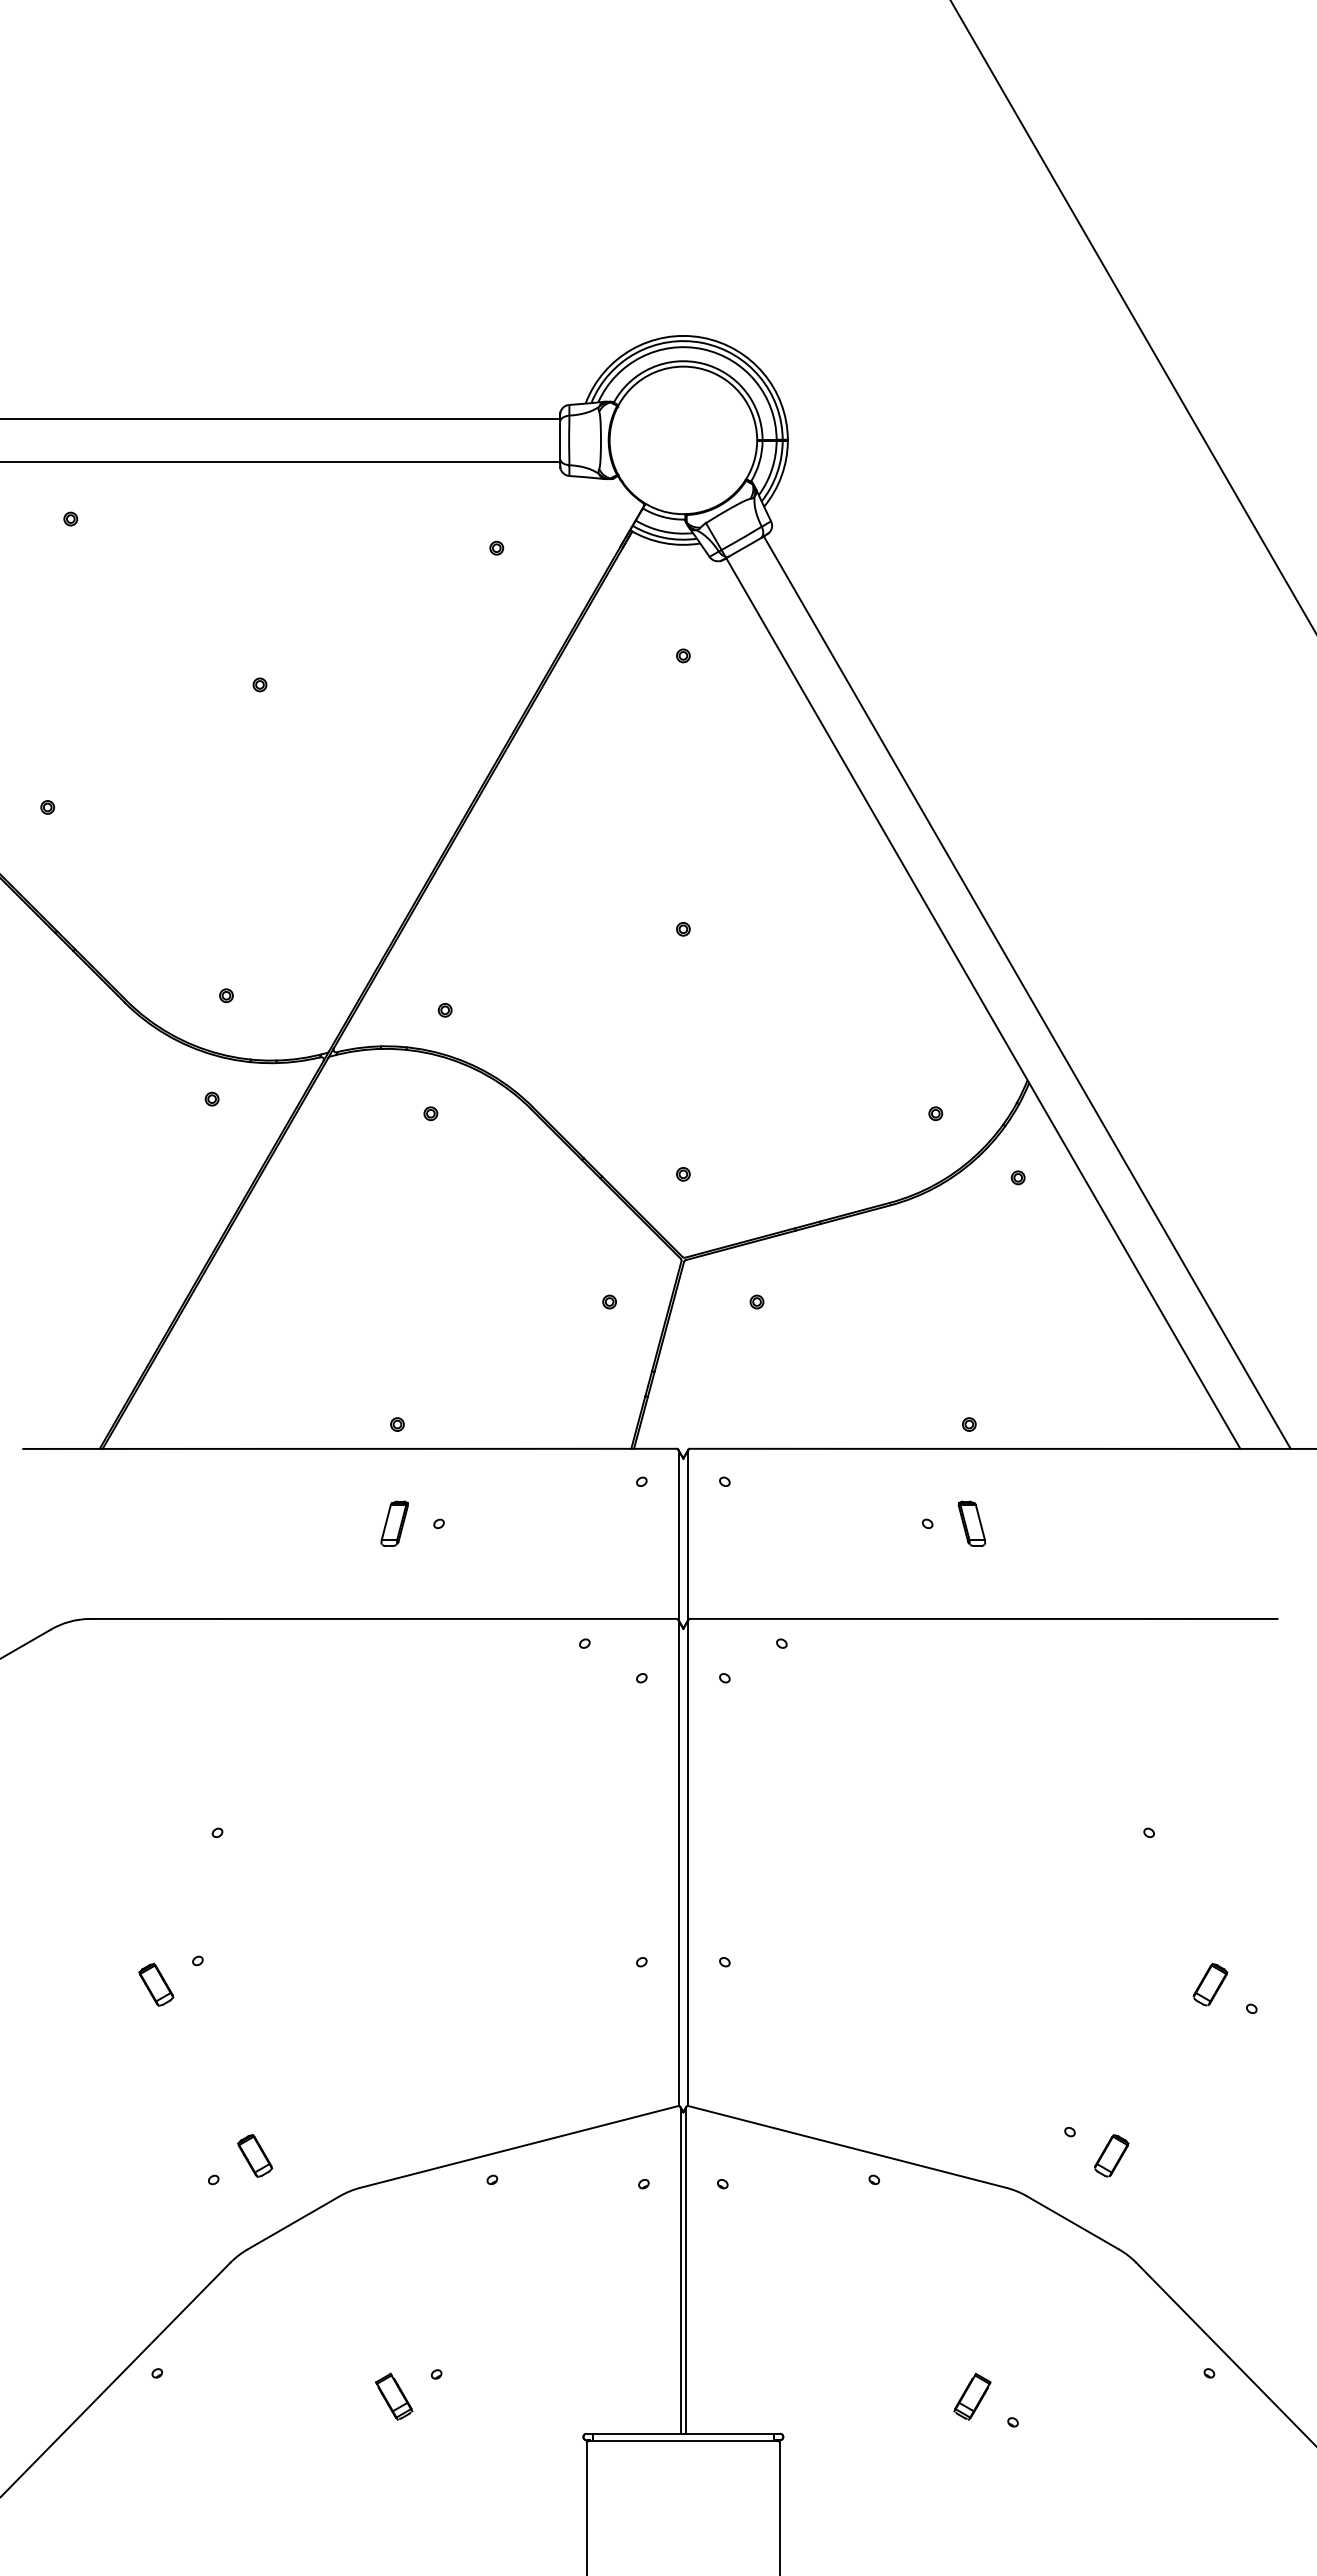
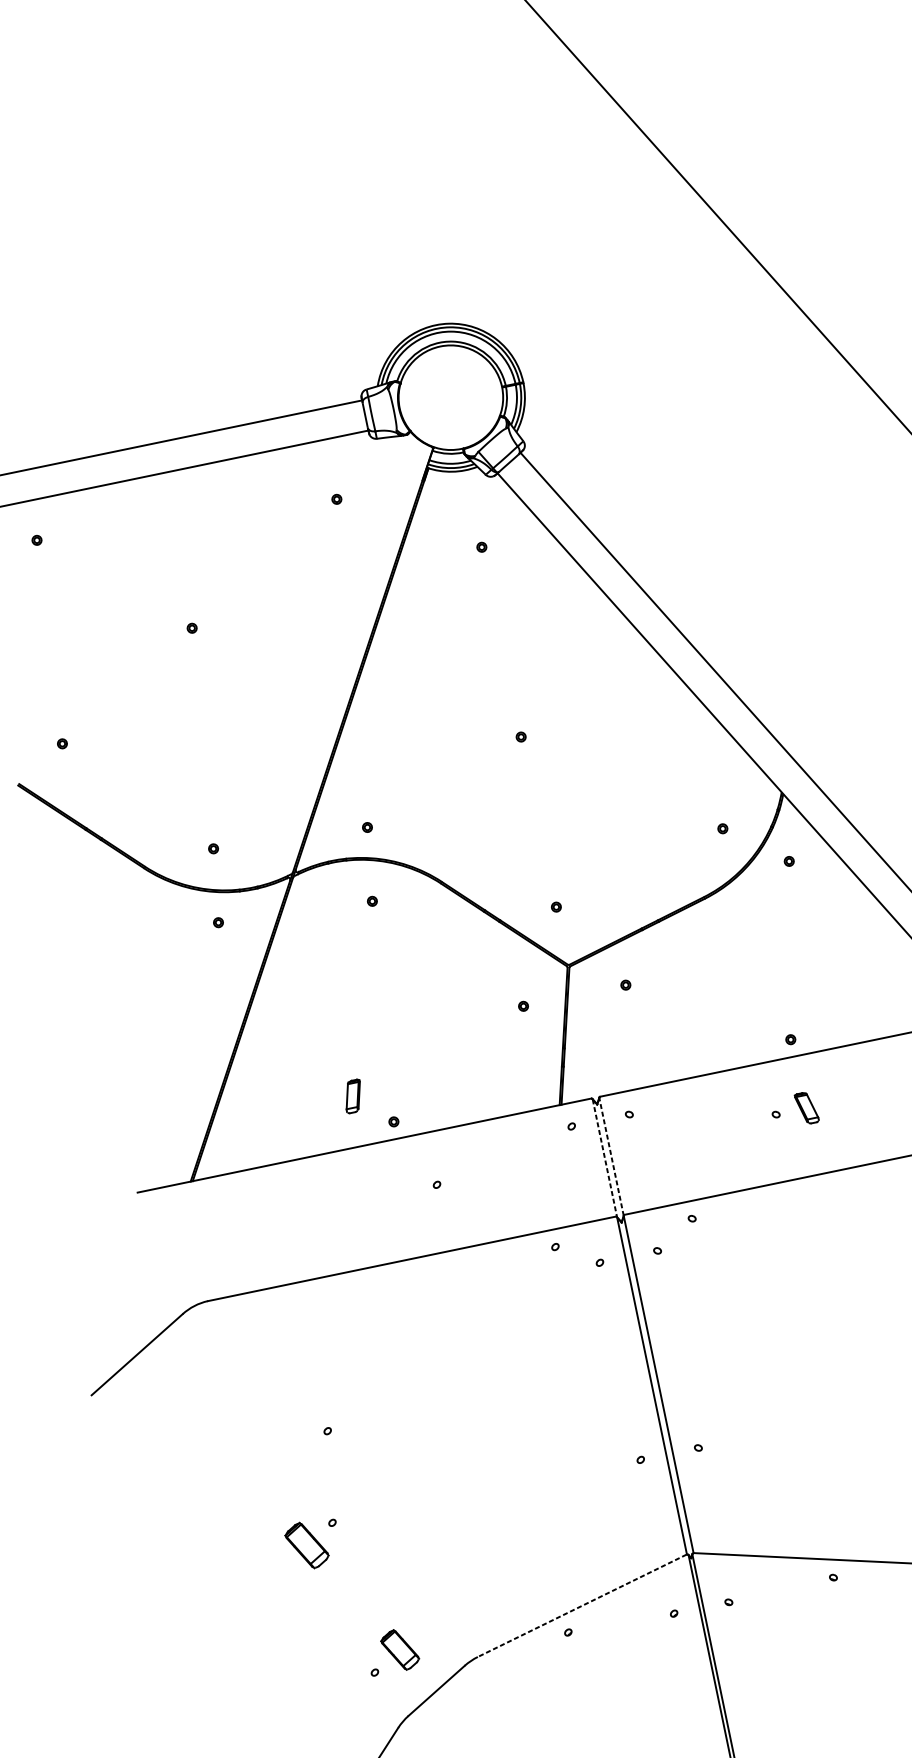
part: (394, 1523) -> (353, 1096), moved
line: (678, 1535) -> (604, 1158), solid -> dashed
line: (688, 1535) -> (611, 1157), solid -> dashed
part: (156, 1984) -> (307, 1545), size x1.6
line: (518, 2147) -> (581, 1606), solid -> dashed
part: (255, 2155) -> (400, 1649), size x1.4

